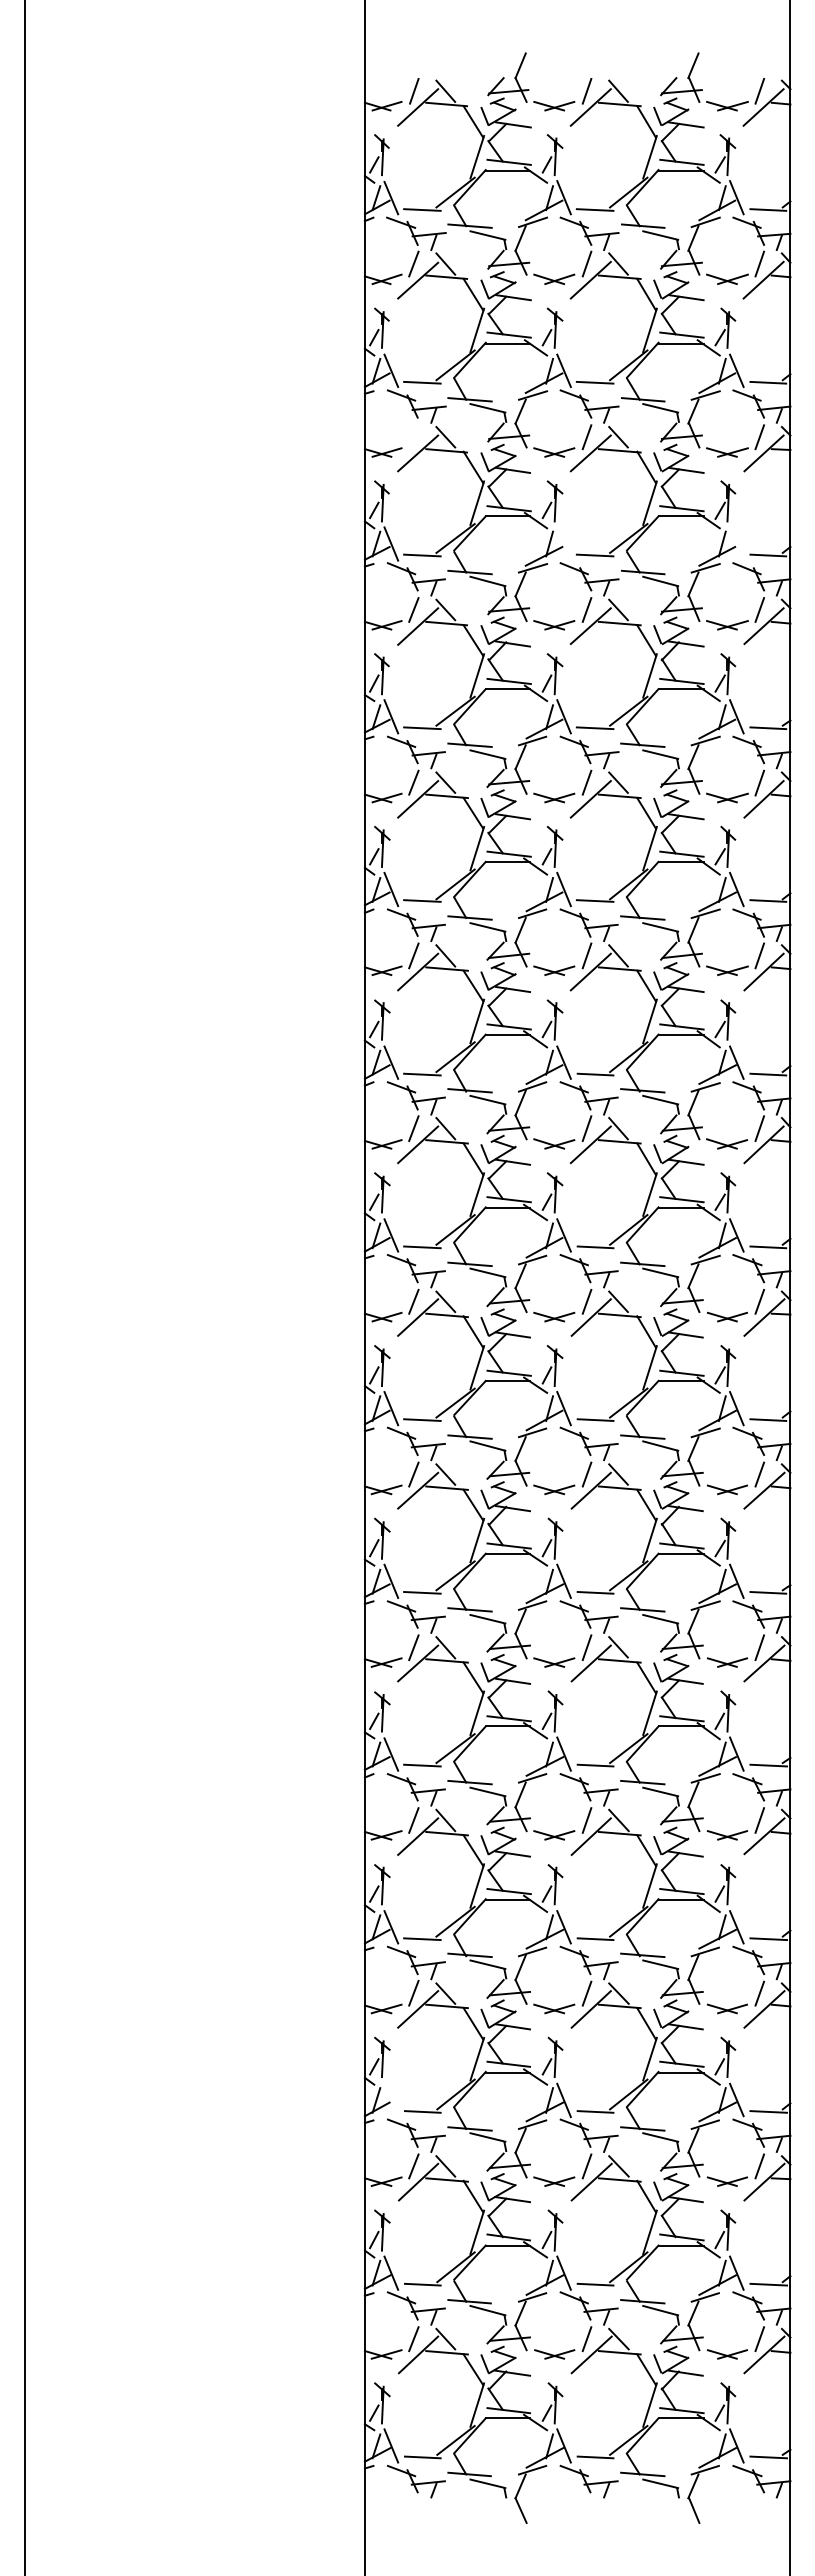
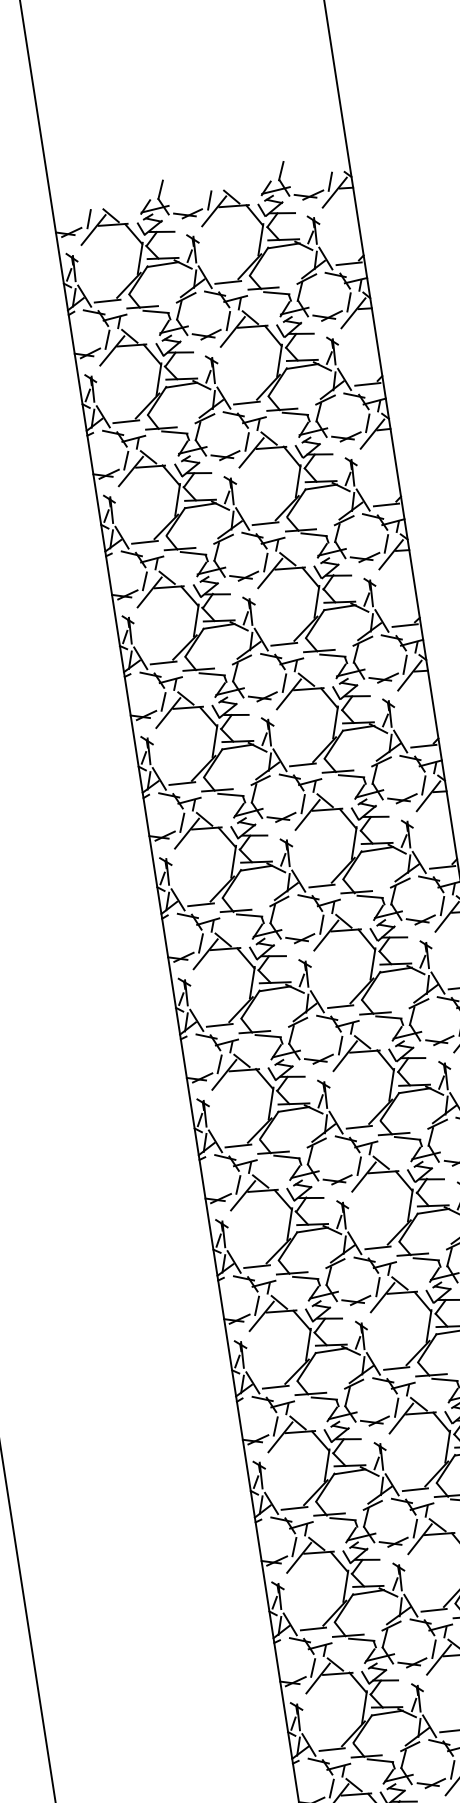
line: (413, 437) -> (126, 460), added
line: (563, 543) -> (242, 518), added
line: (736, 543) -> (362, 500), added
line: (391, 2100) -> (290, 1624), added

